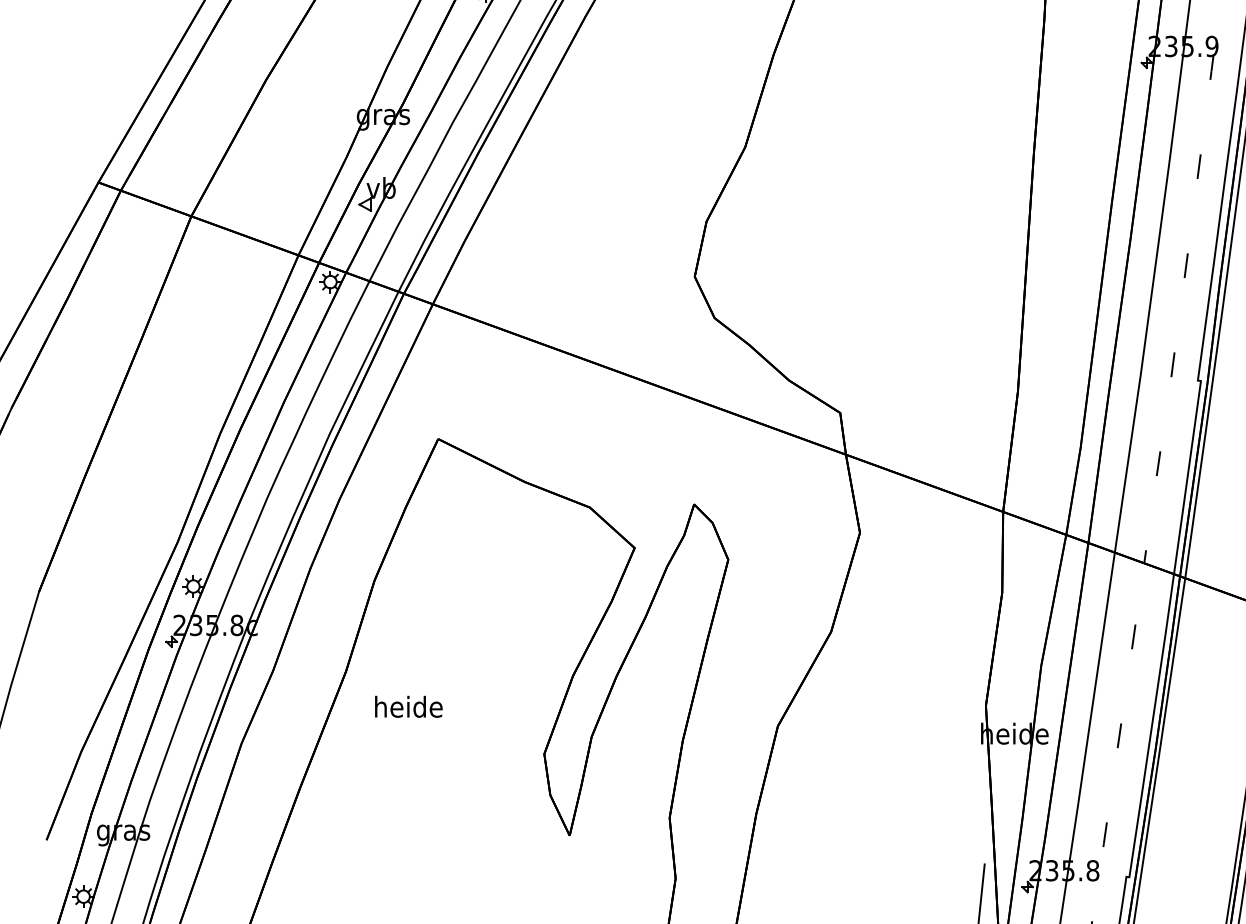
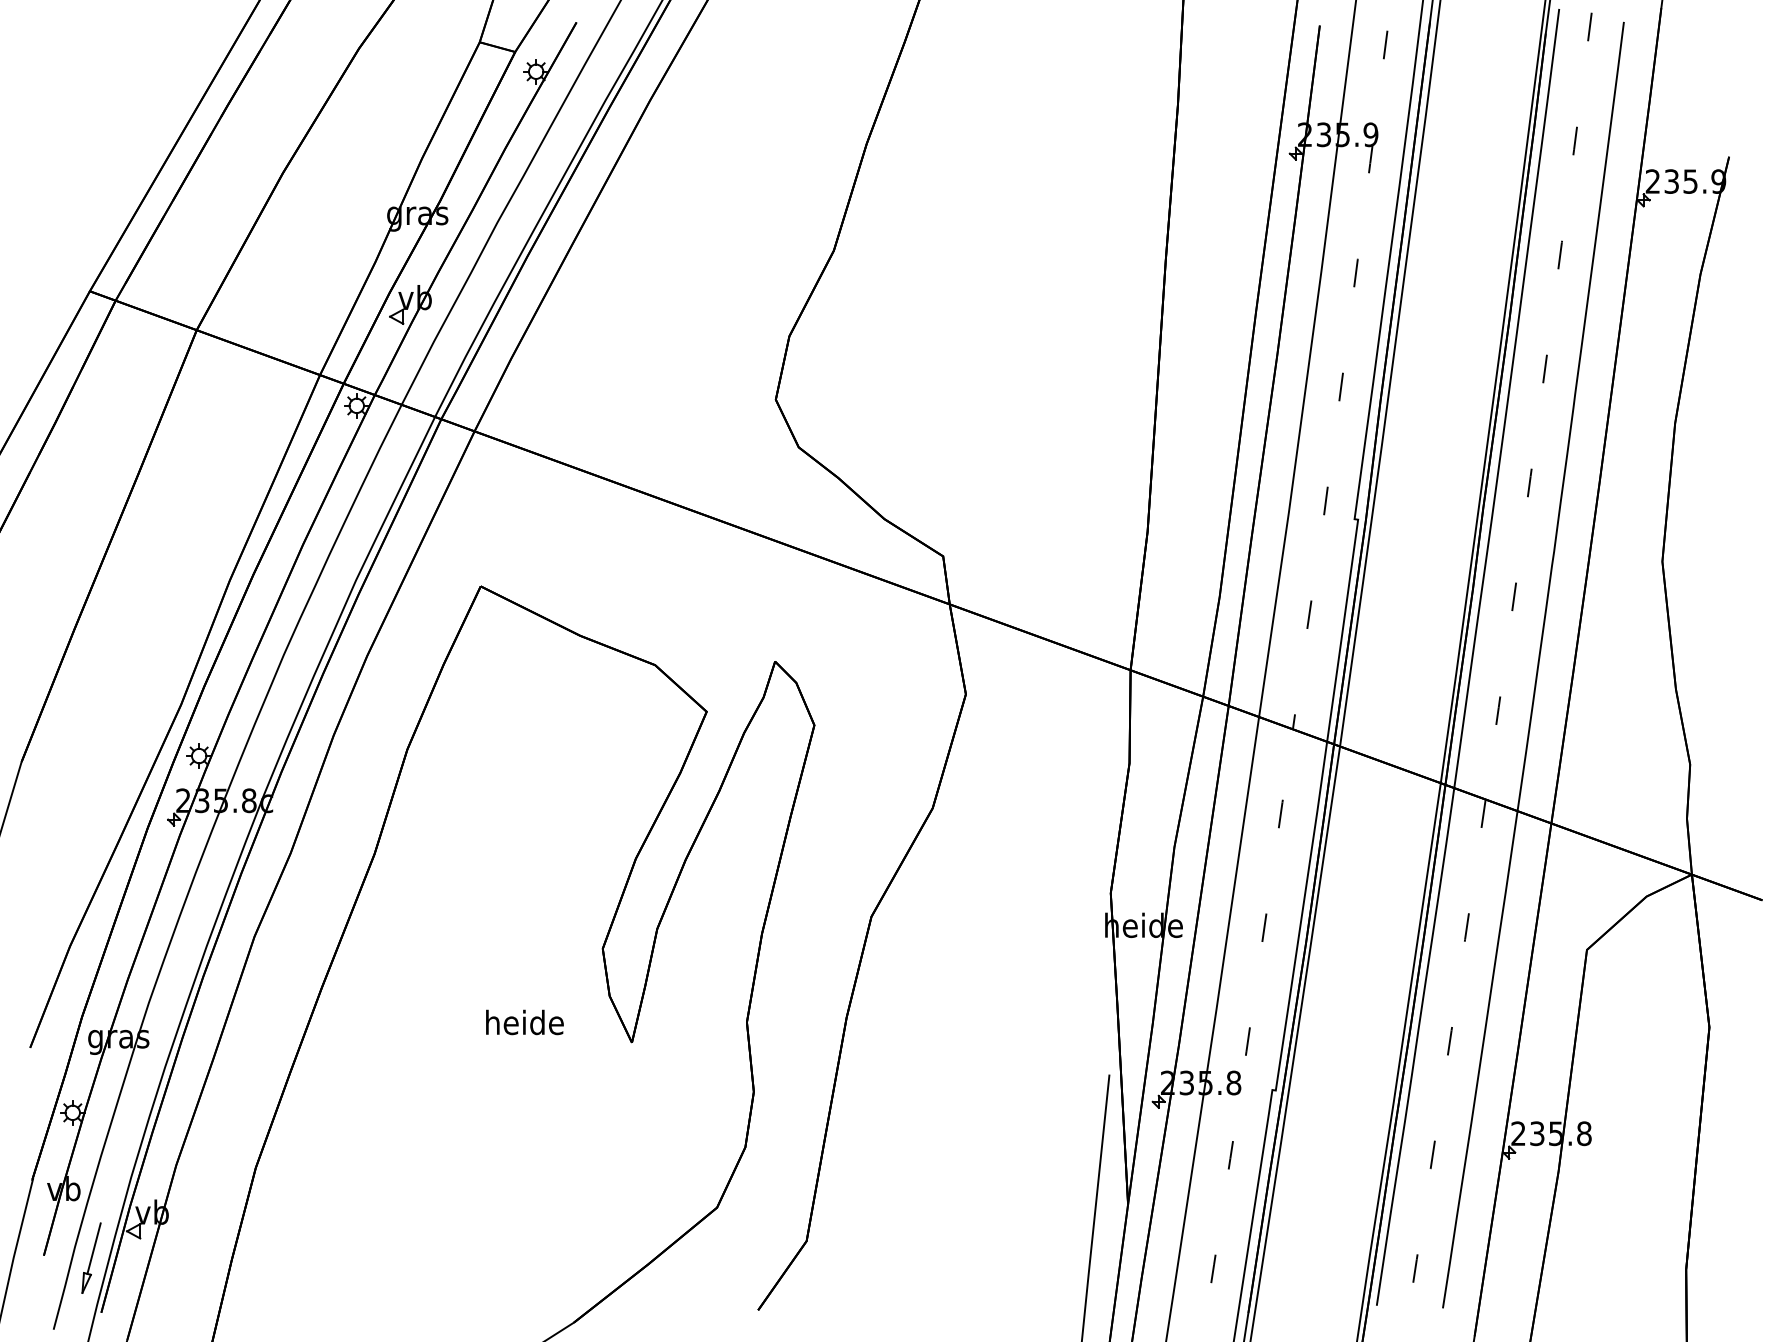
text: (408, 706) -> (524, 1022), moved

